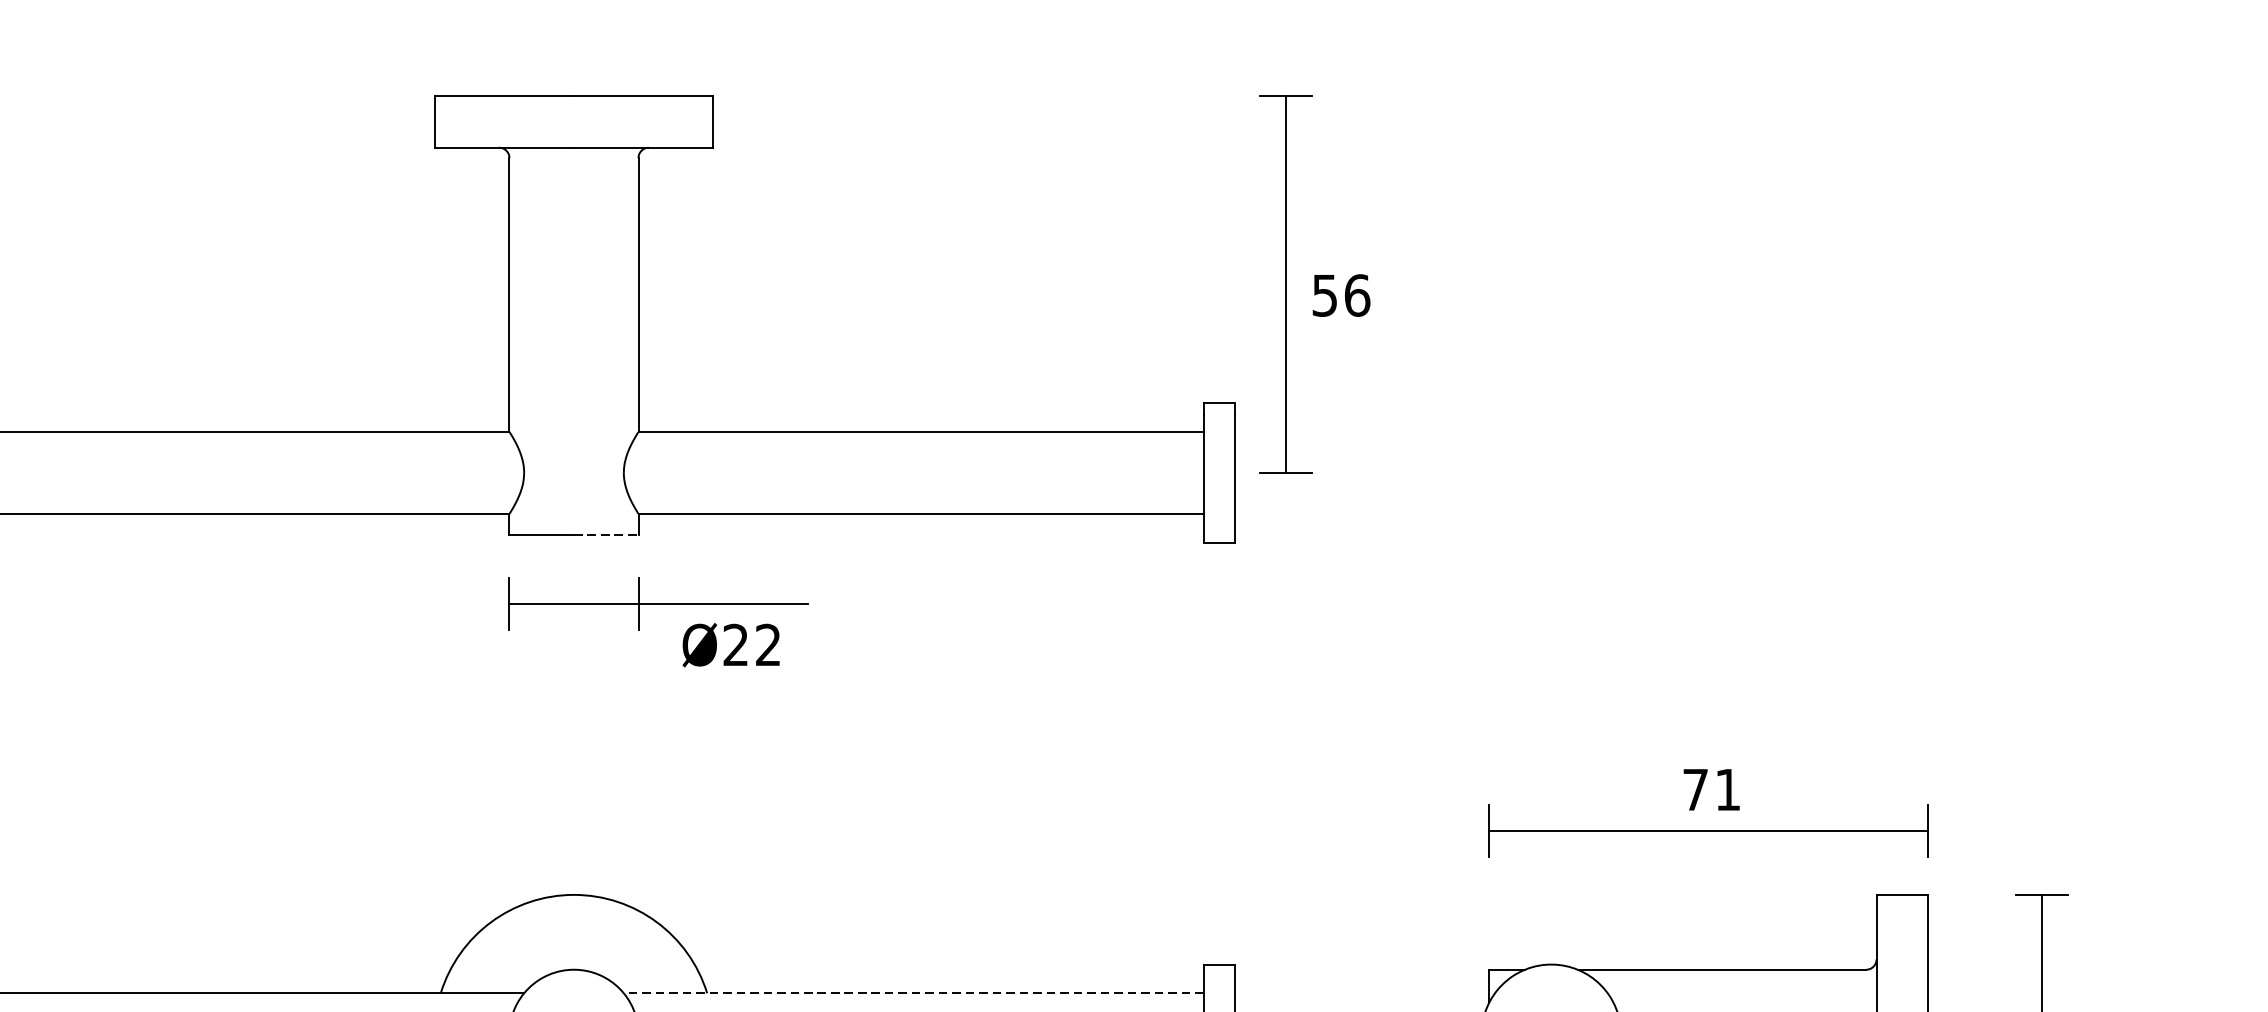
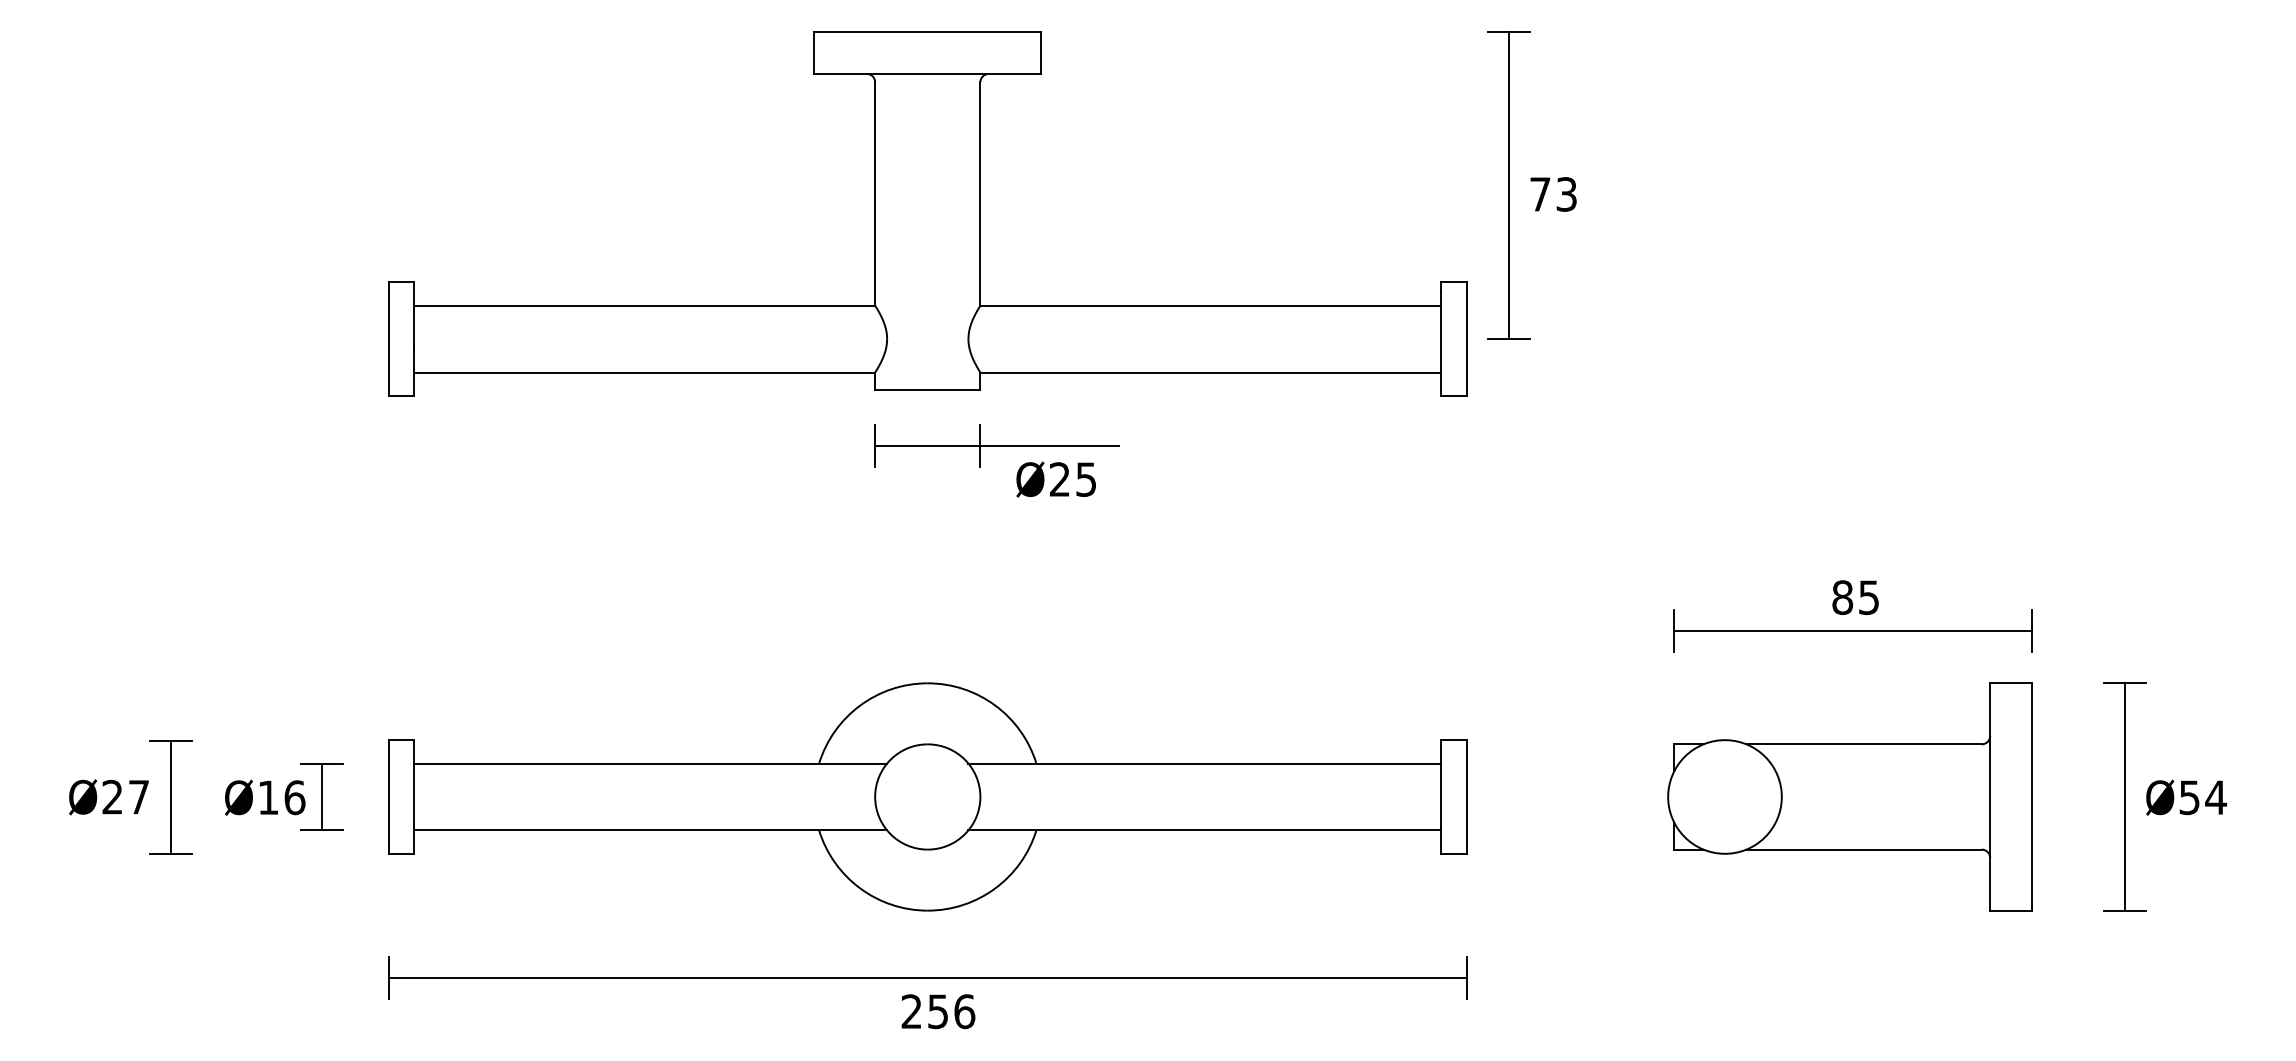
text: (1341, 295) -> (1553, 194), 56 -> 73
line: (606, 534) -> (954, 389), dashed -> solid
text: (767, 645) -> (1085, 479), Ø22 -> Ø25
text: (1711, 789) -> (1855, 597), 71 -> 85
line: (913, 993) -> (1204, 763), dashed -> solid

